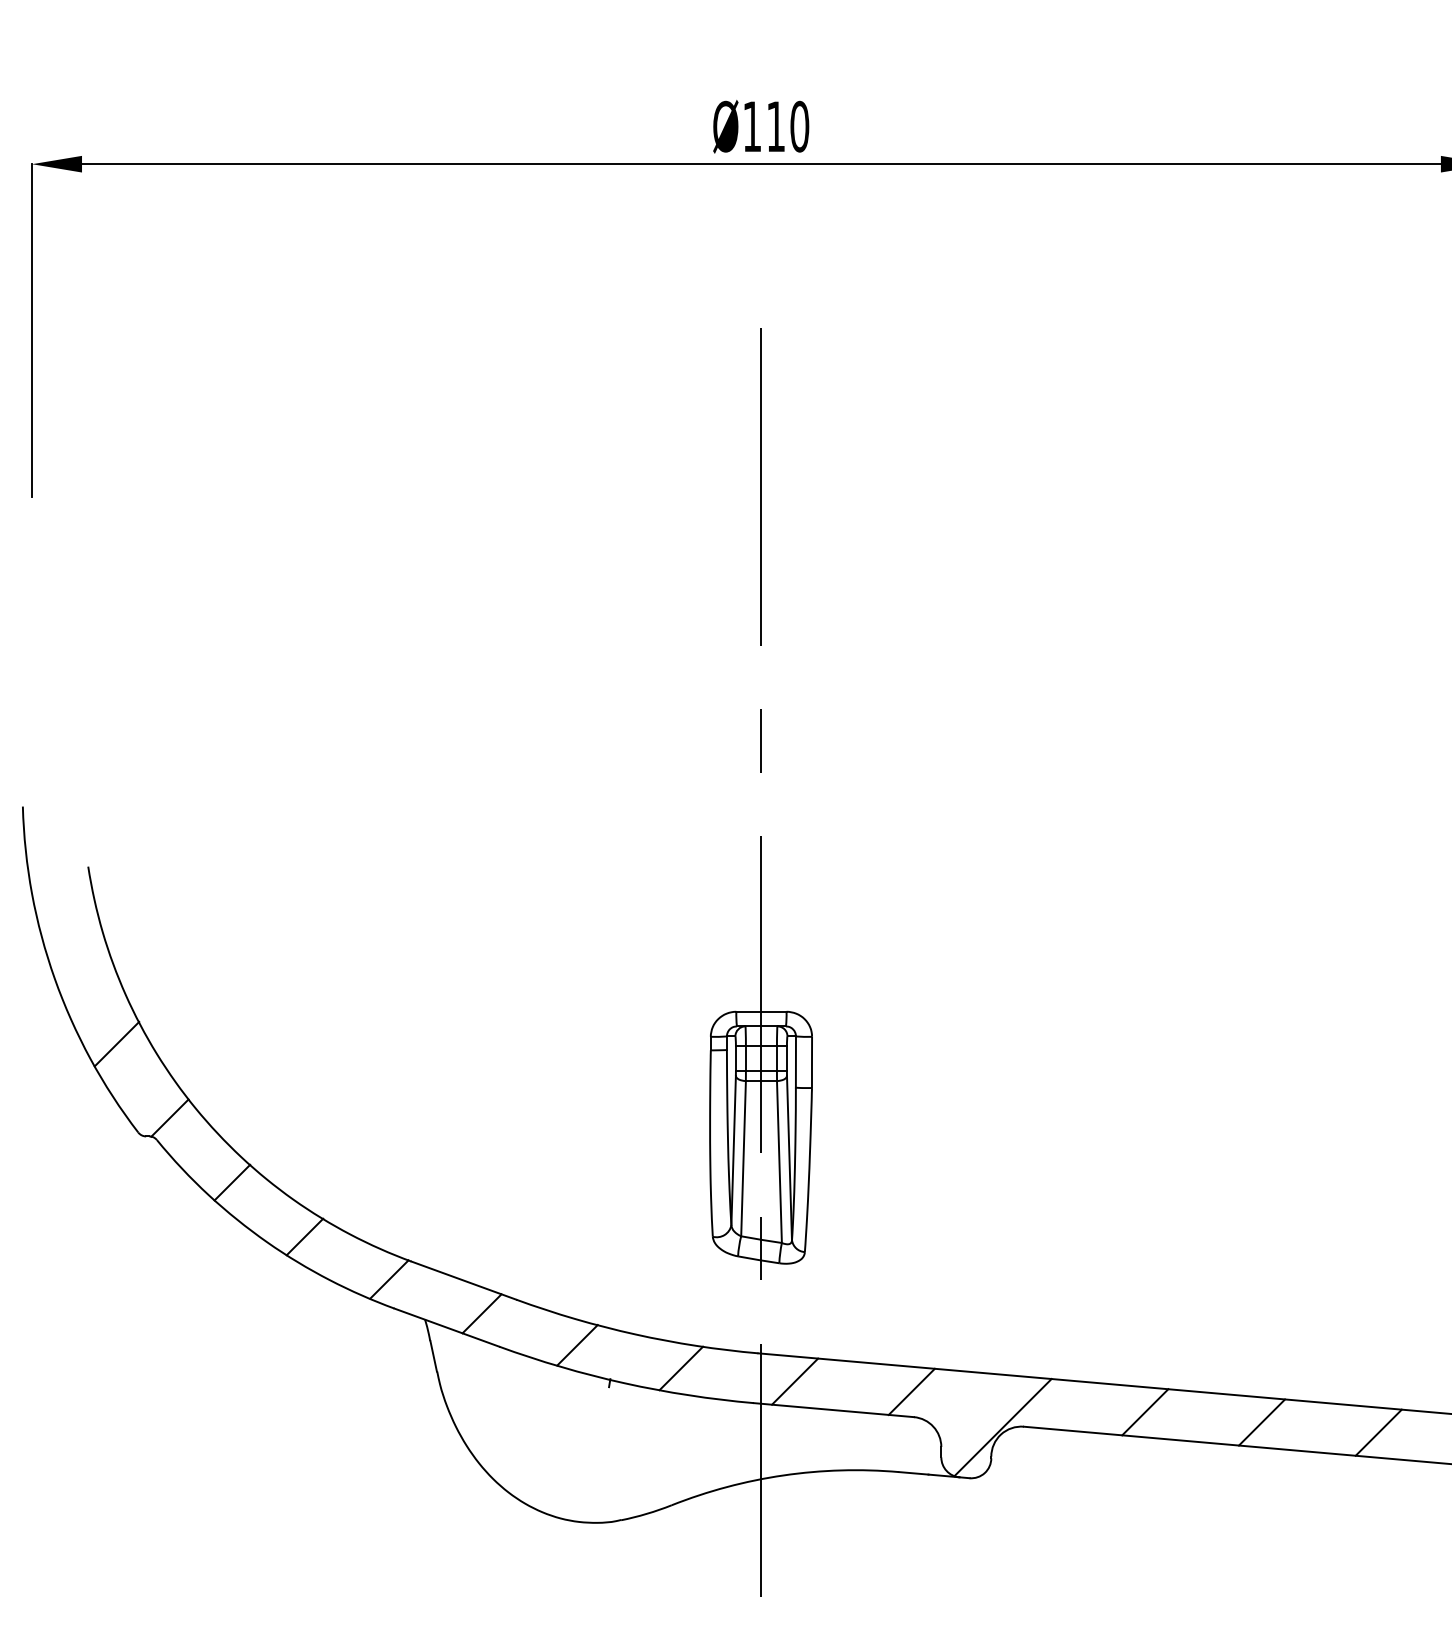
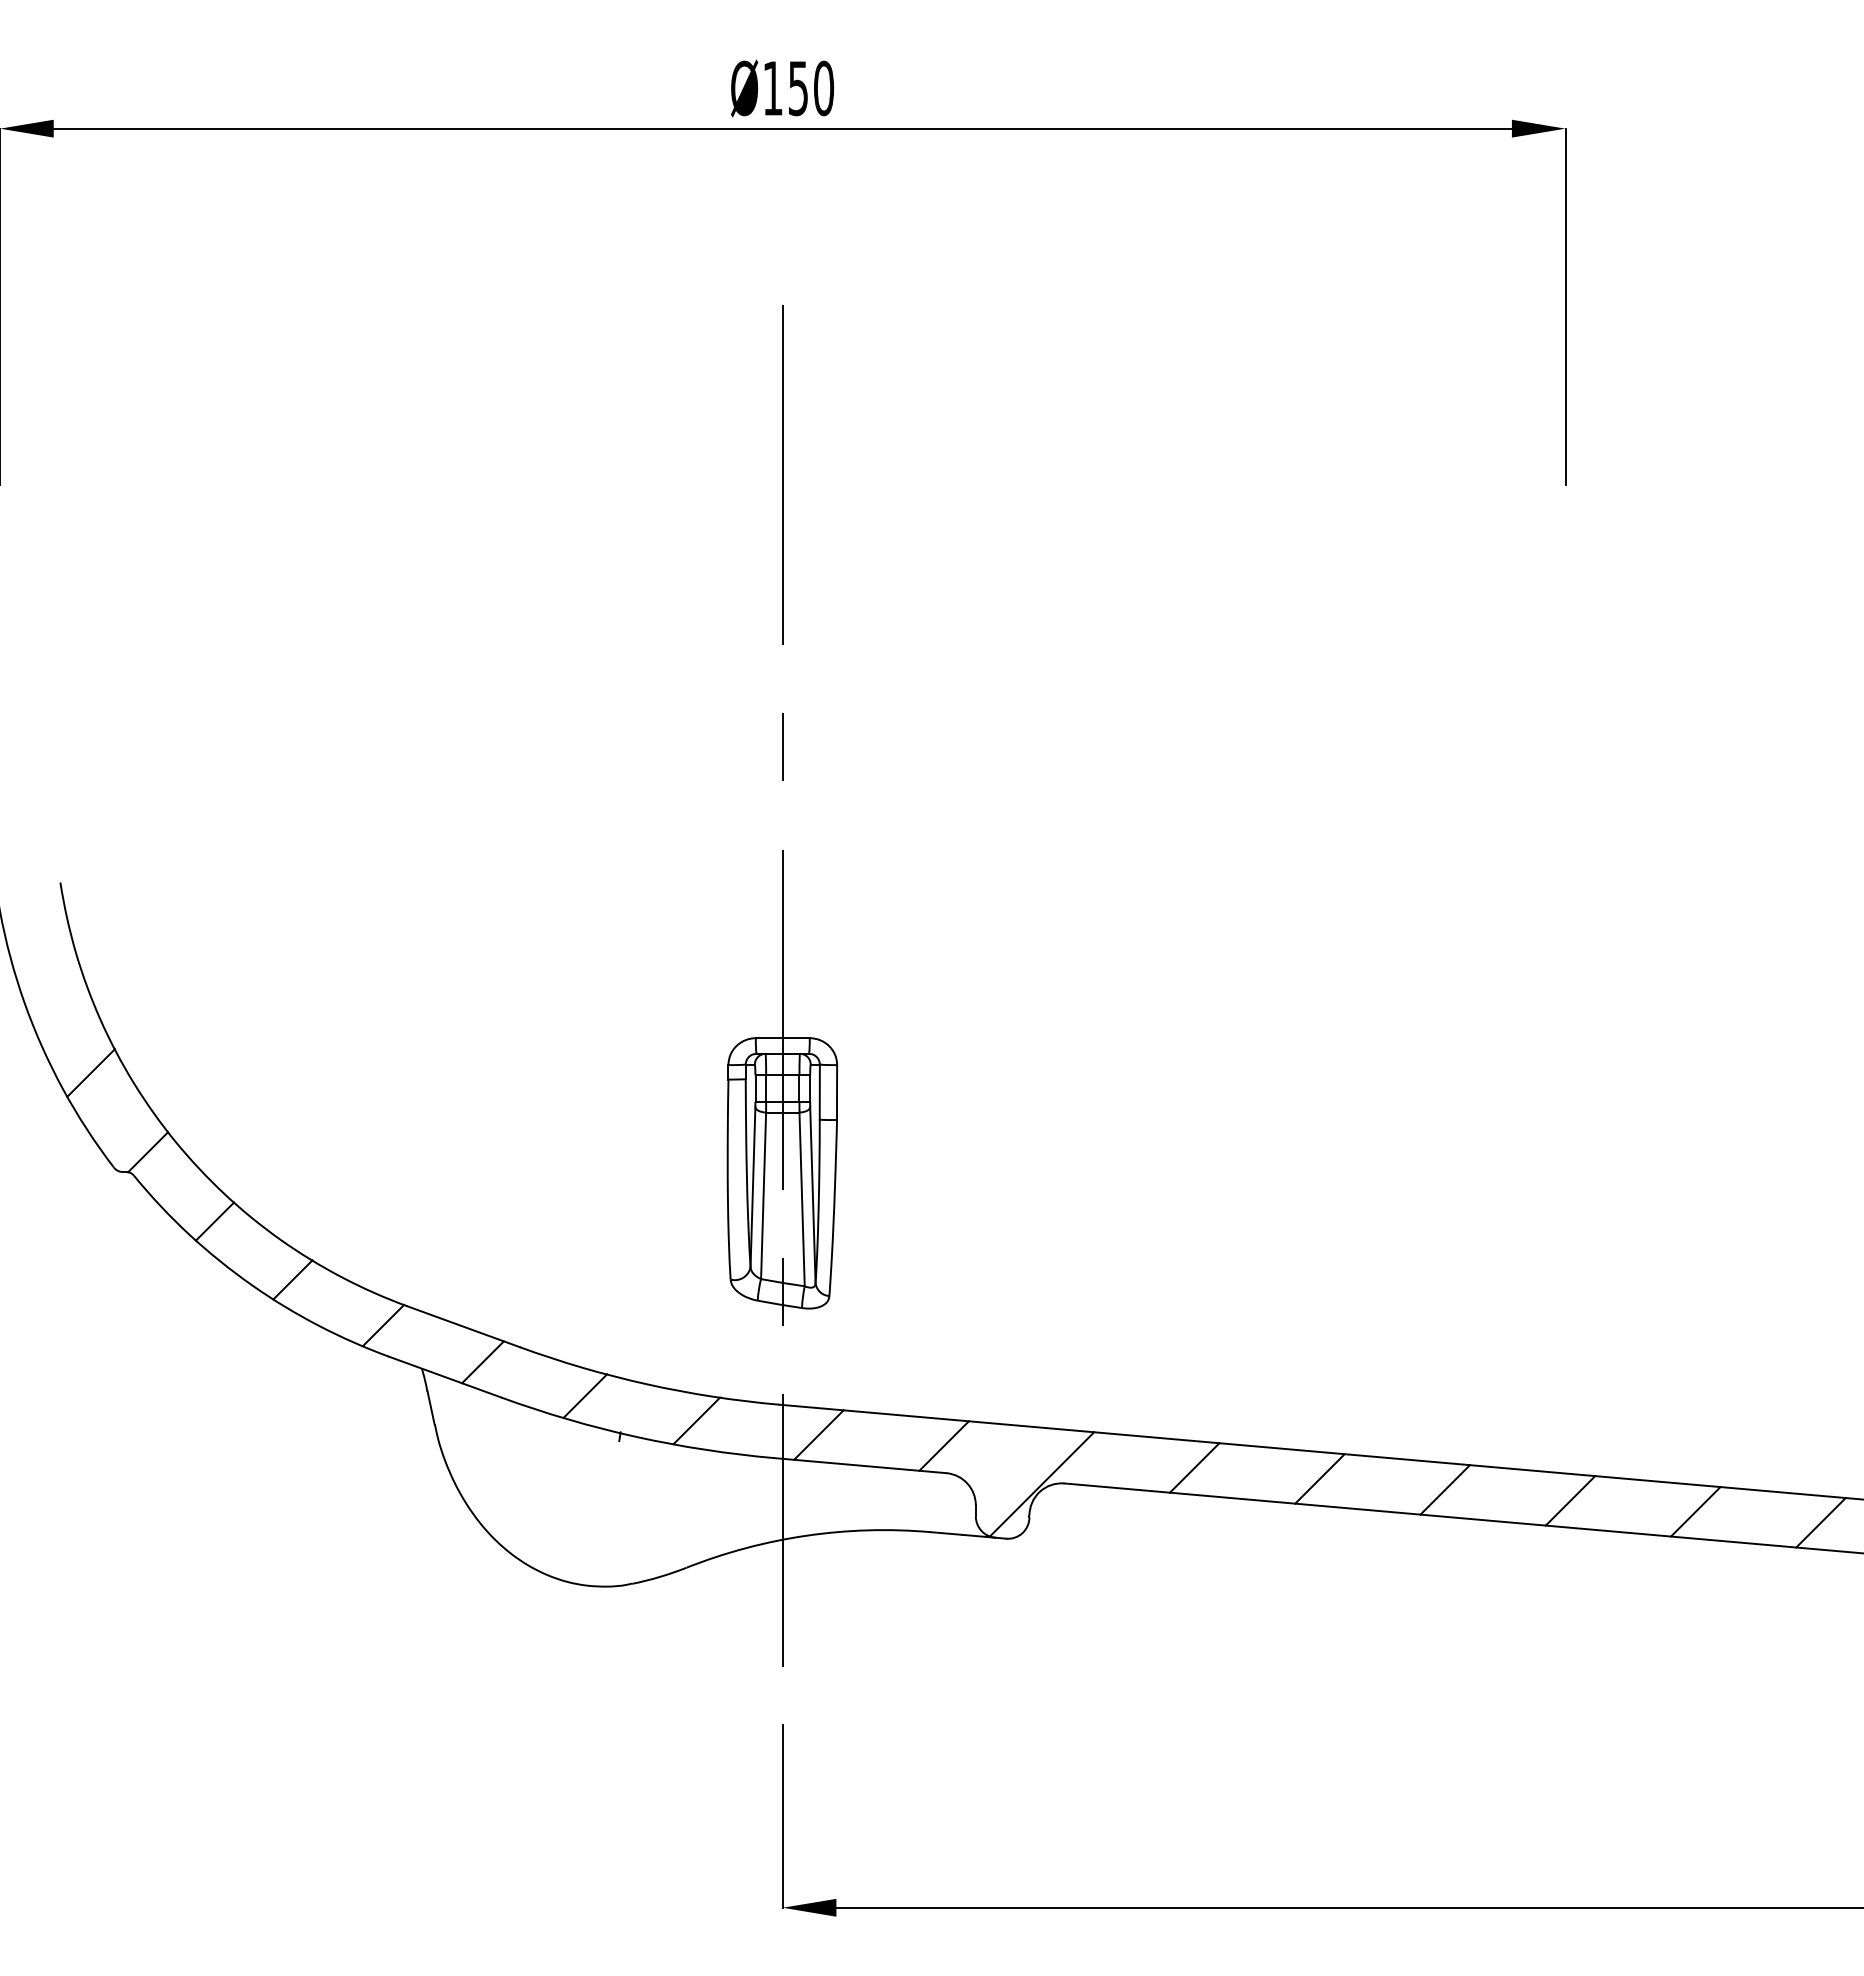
text: (776, 126) -> (798, 88), Ø110 -> Ø150

